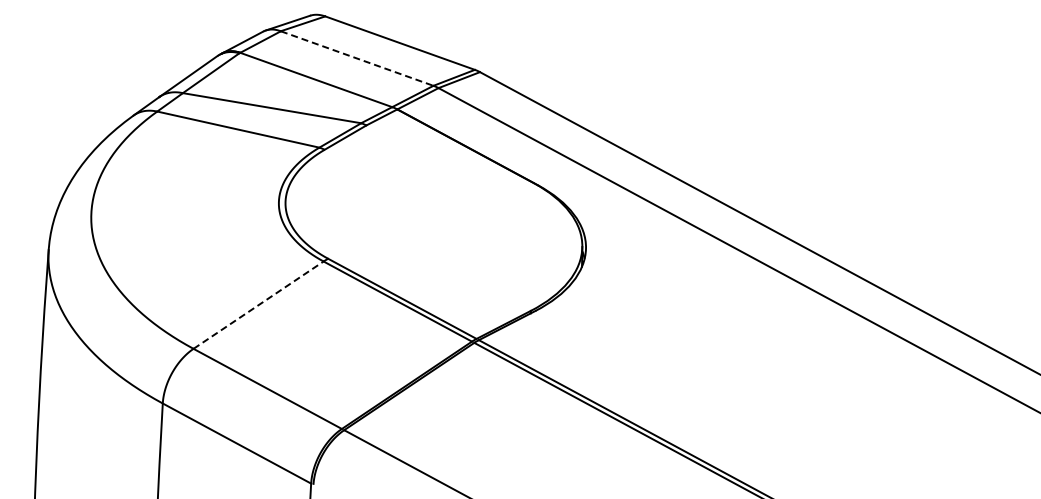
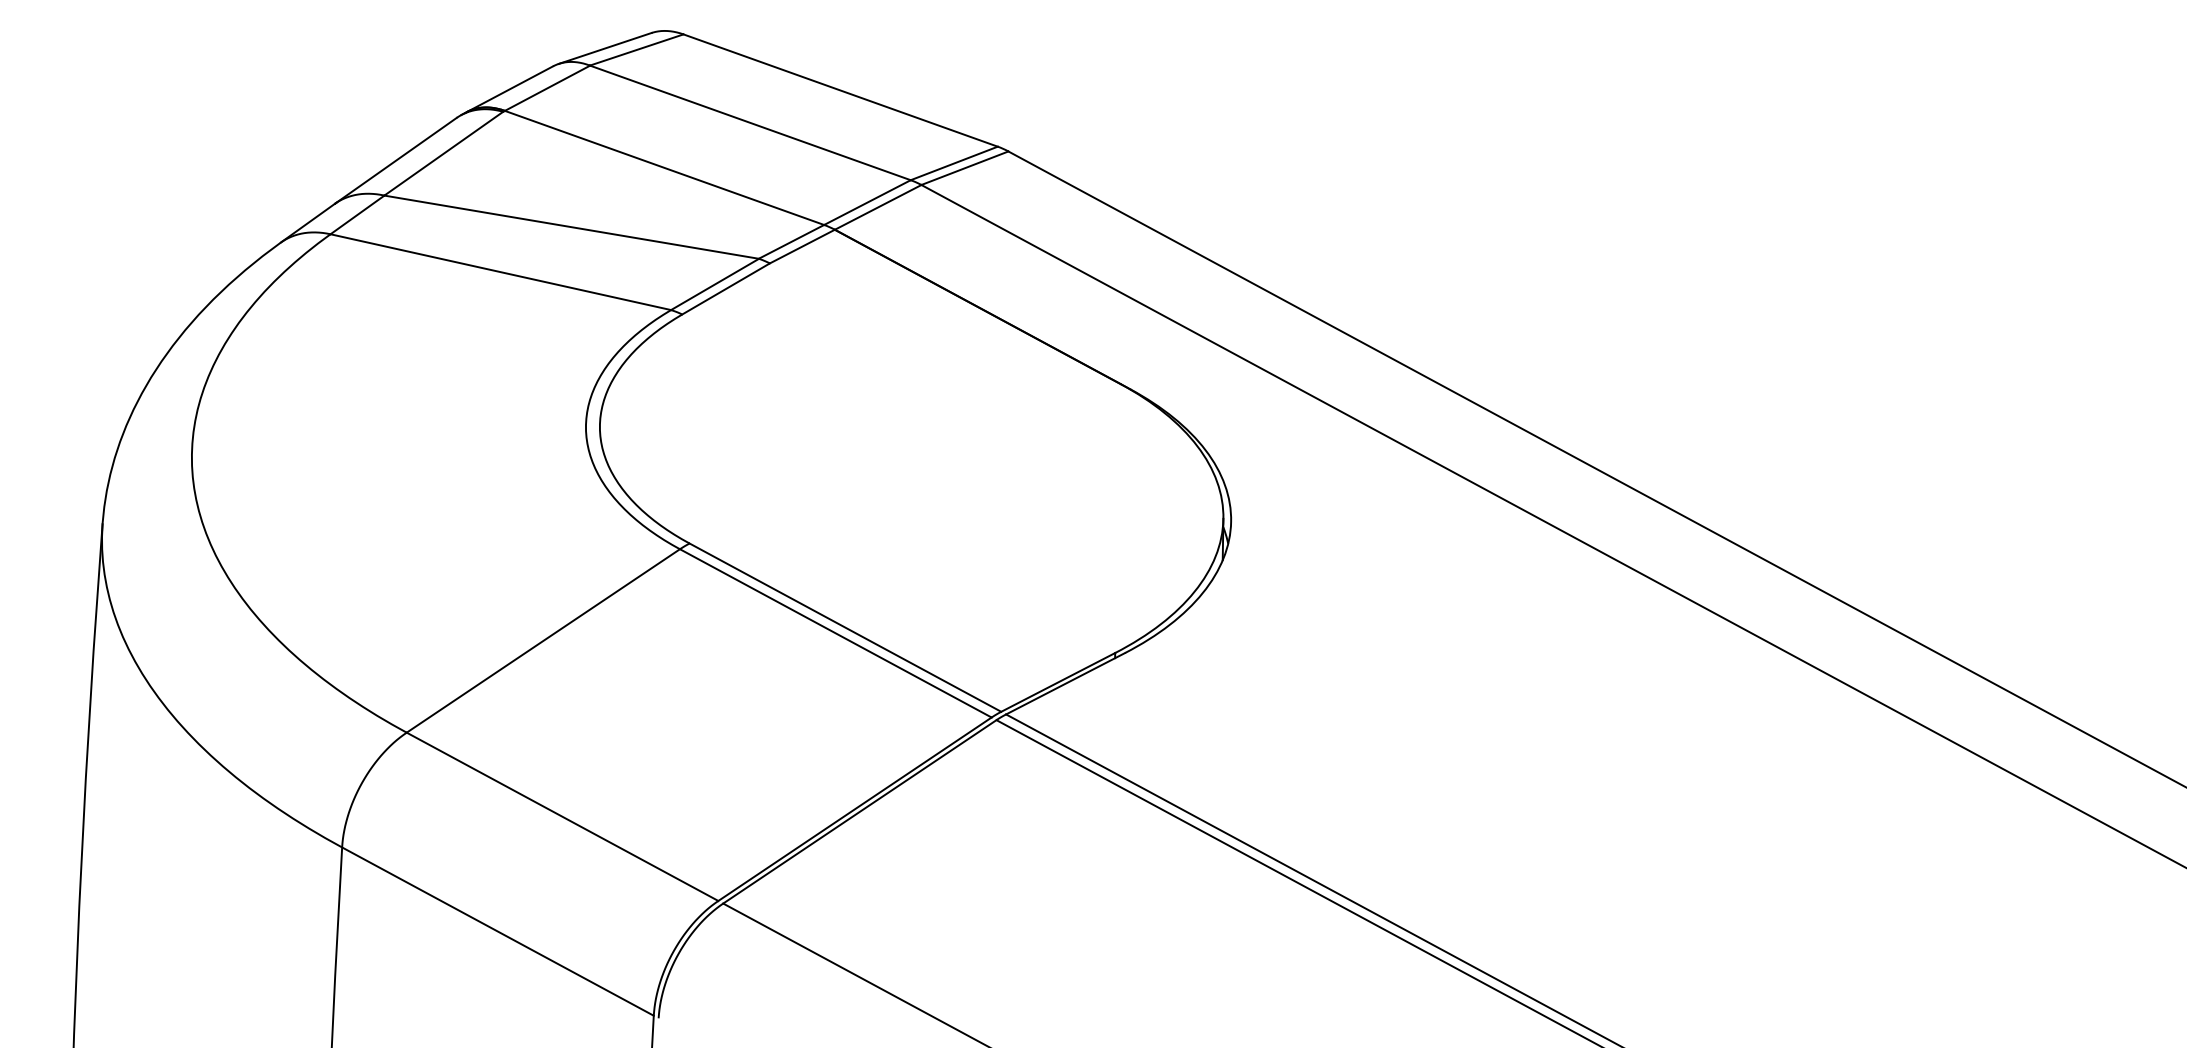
line: (357, 58) -> (751, 122), dashed -> solid
line: (259, 304) -> (545, 639), dashed -> solid

